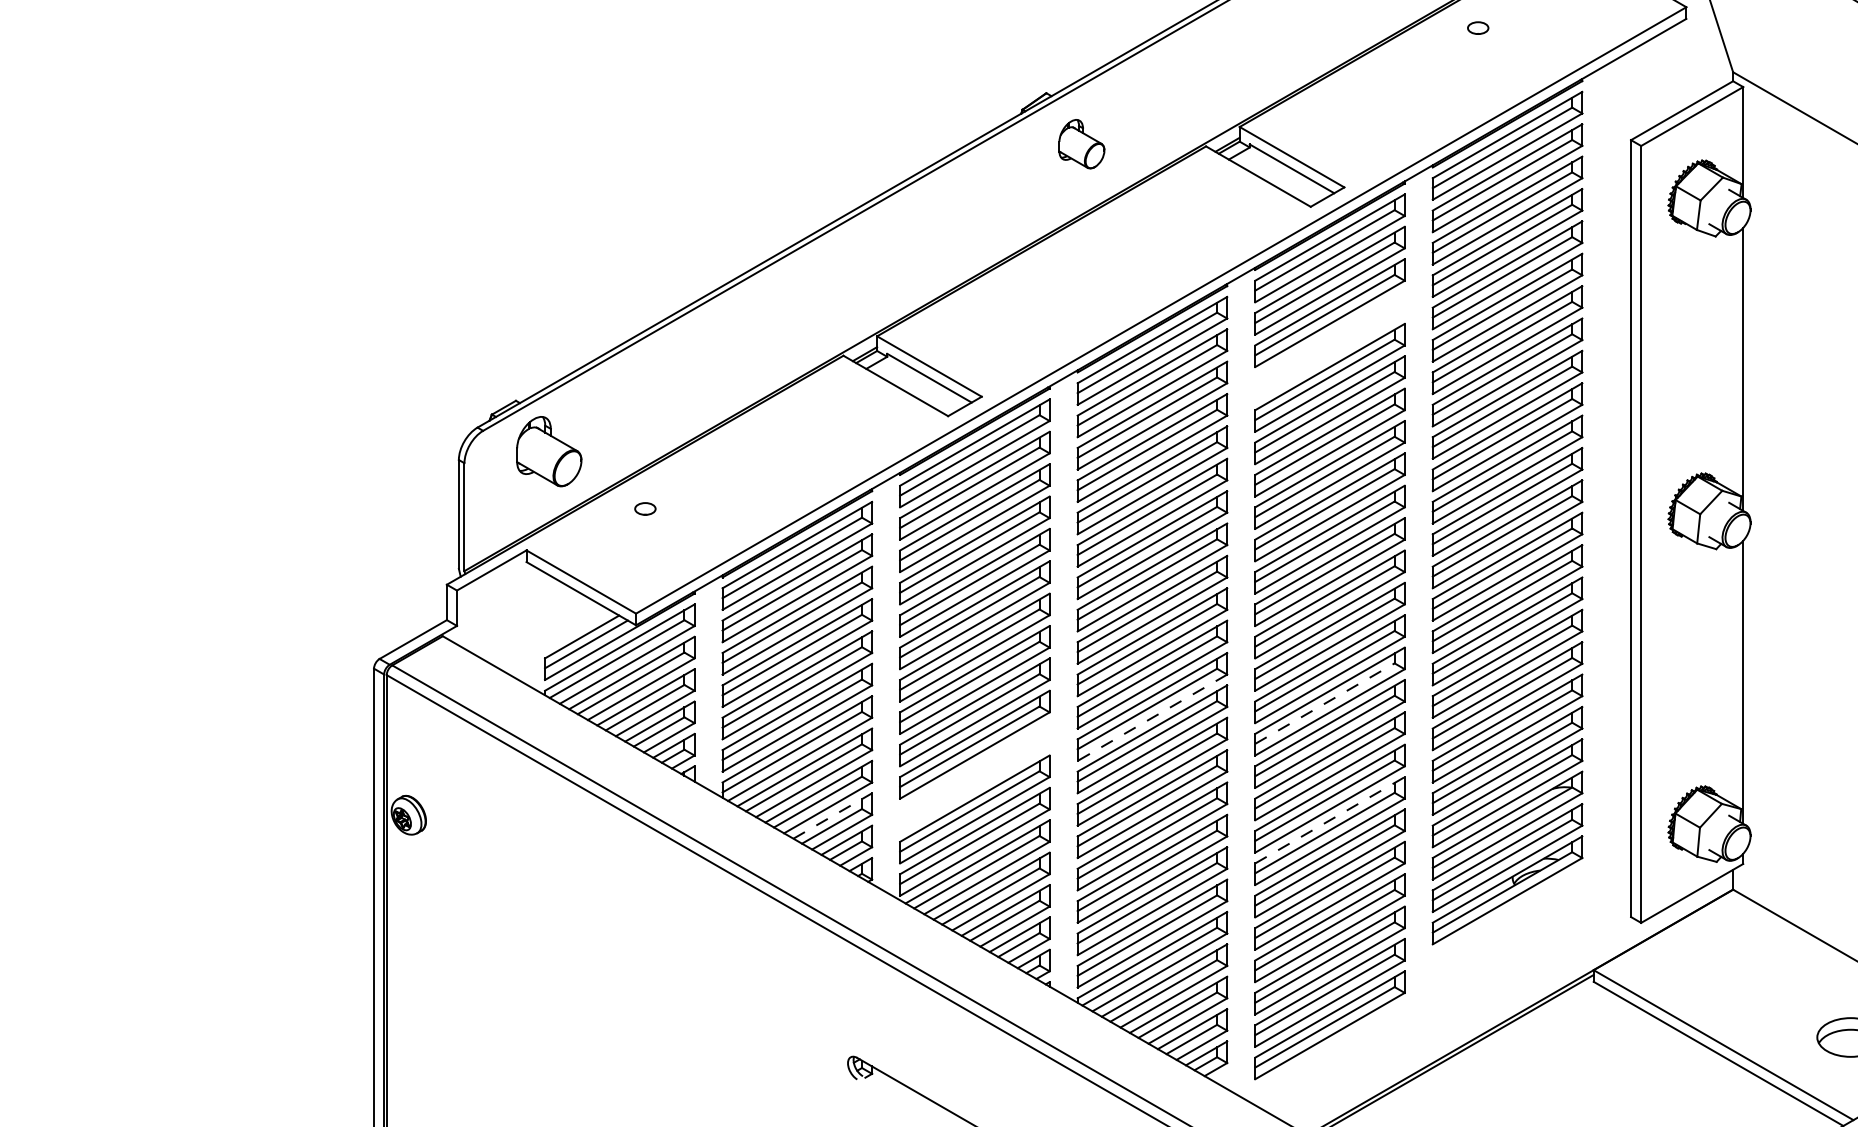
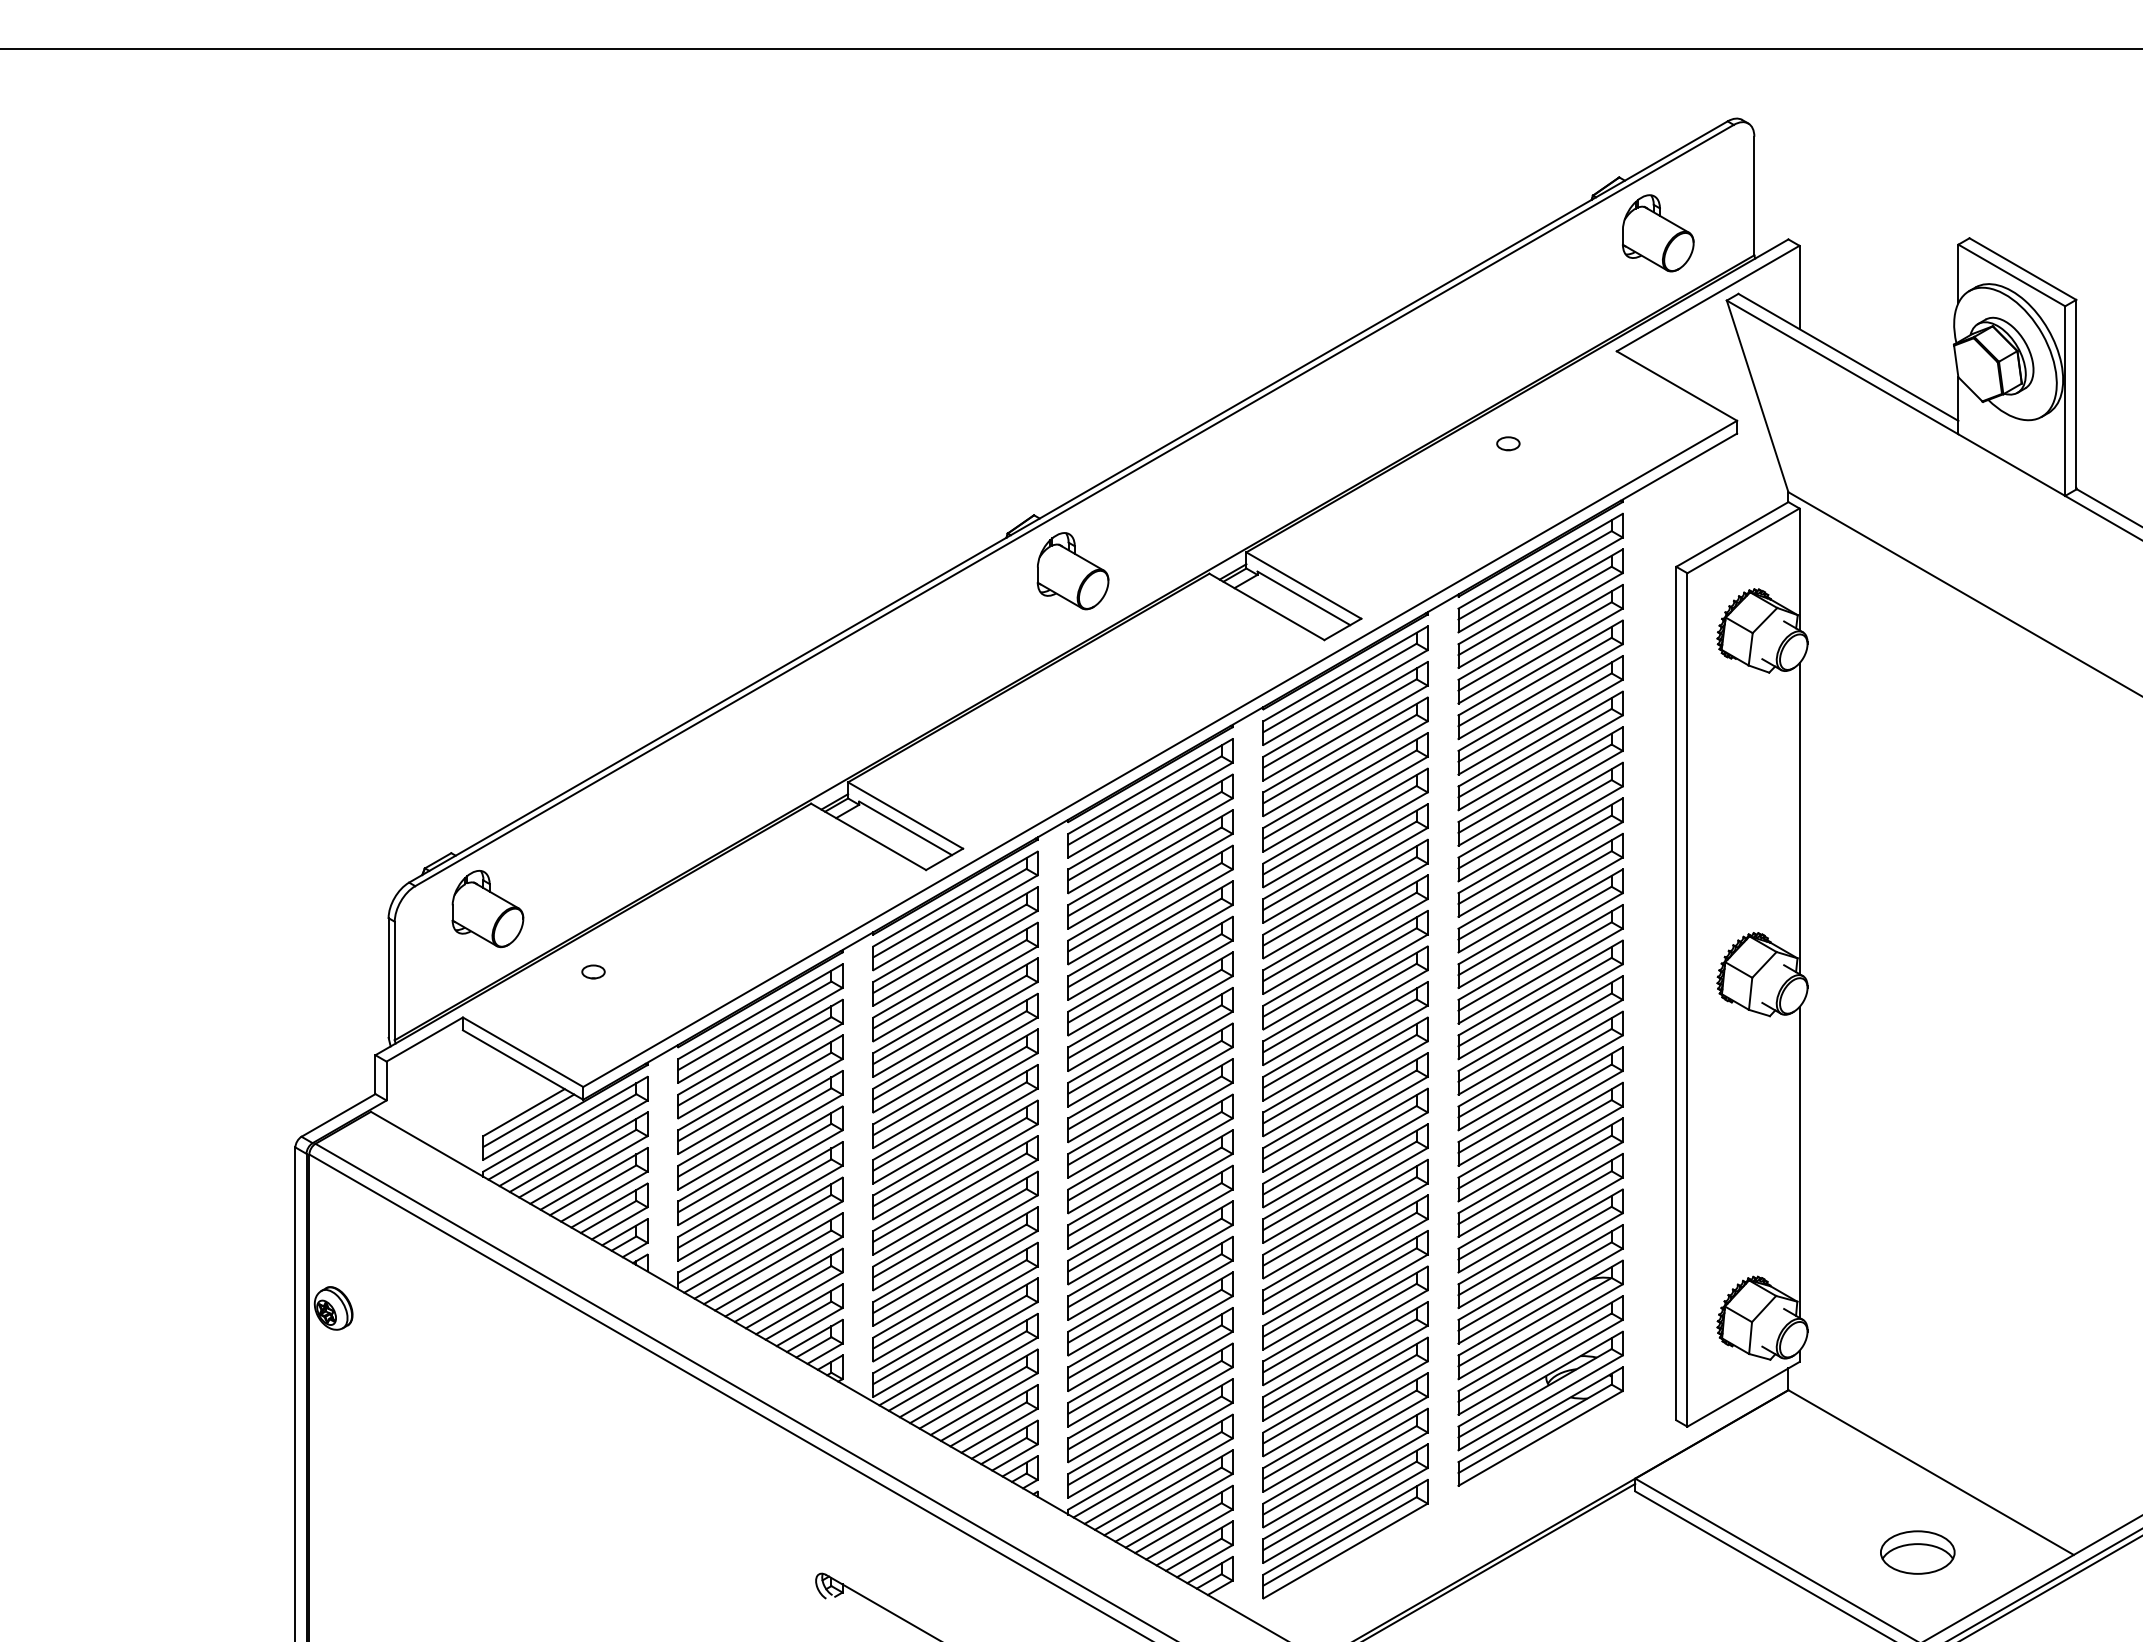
part: (1081, 144) -> (1072, 571), size x1.43
part: (1329, 345) -> (1345, 792), added
line: (1325, 703) -> (1340, 1185), dashed -> solid
line: (1152, 717) -> (1150, 1201), dashed -> solid
part: (974, 777) -> (955, 1266), added
line: (832, 816) -> (799, 1309), dashed -> solid
line: (1329, 819) -> (1345, 1313), dashed -> solid
part: (1507, 922) -> (1540, 1426), added

